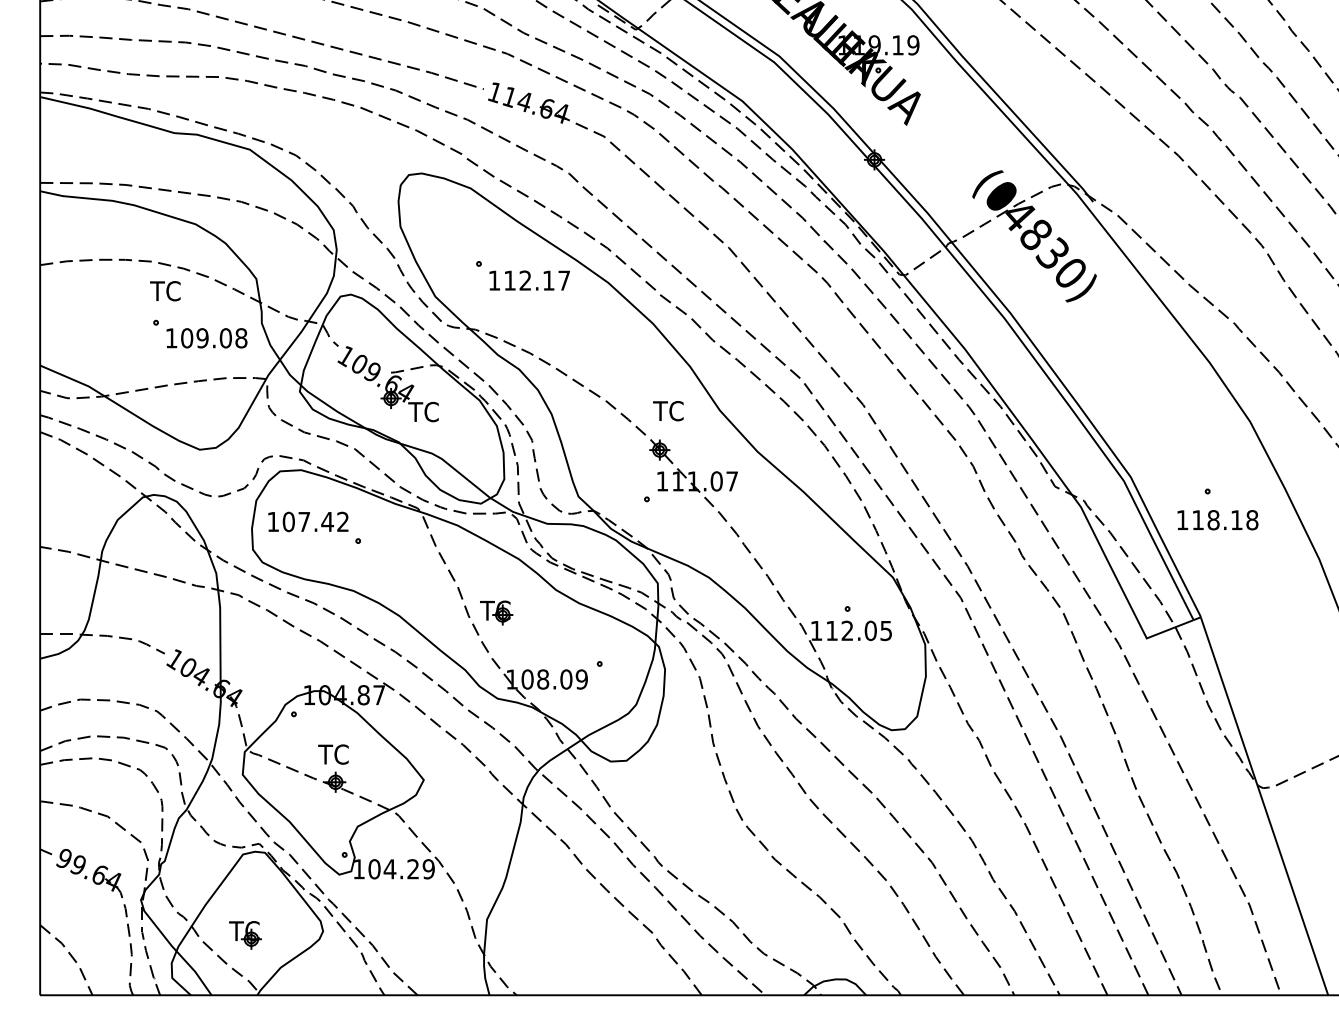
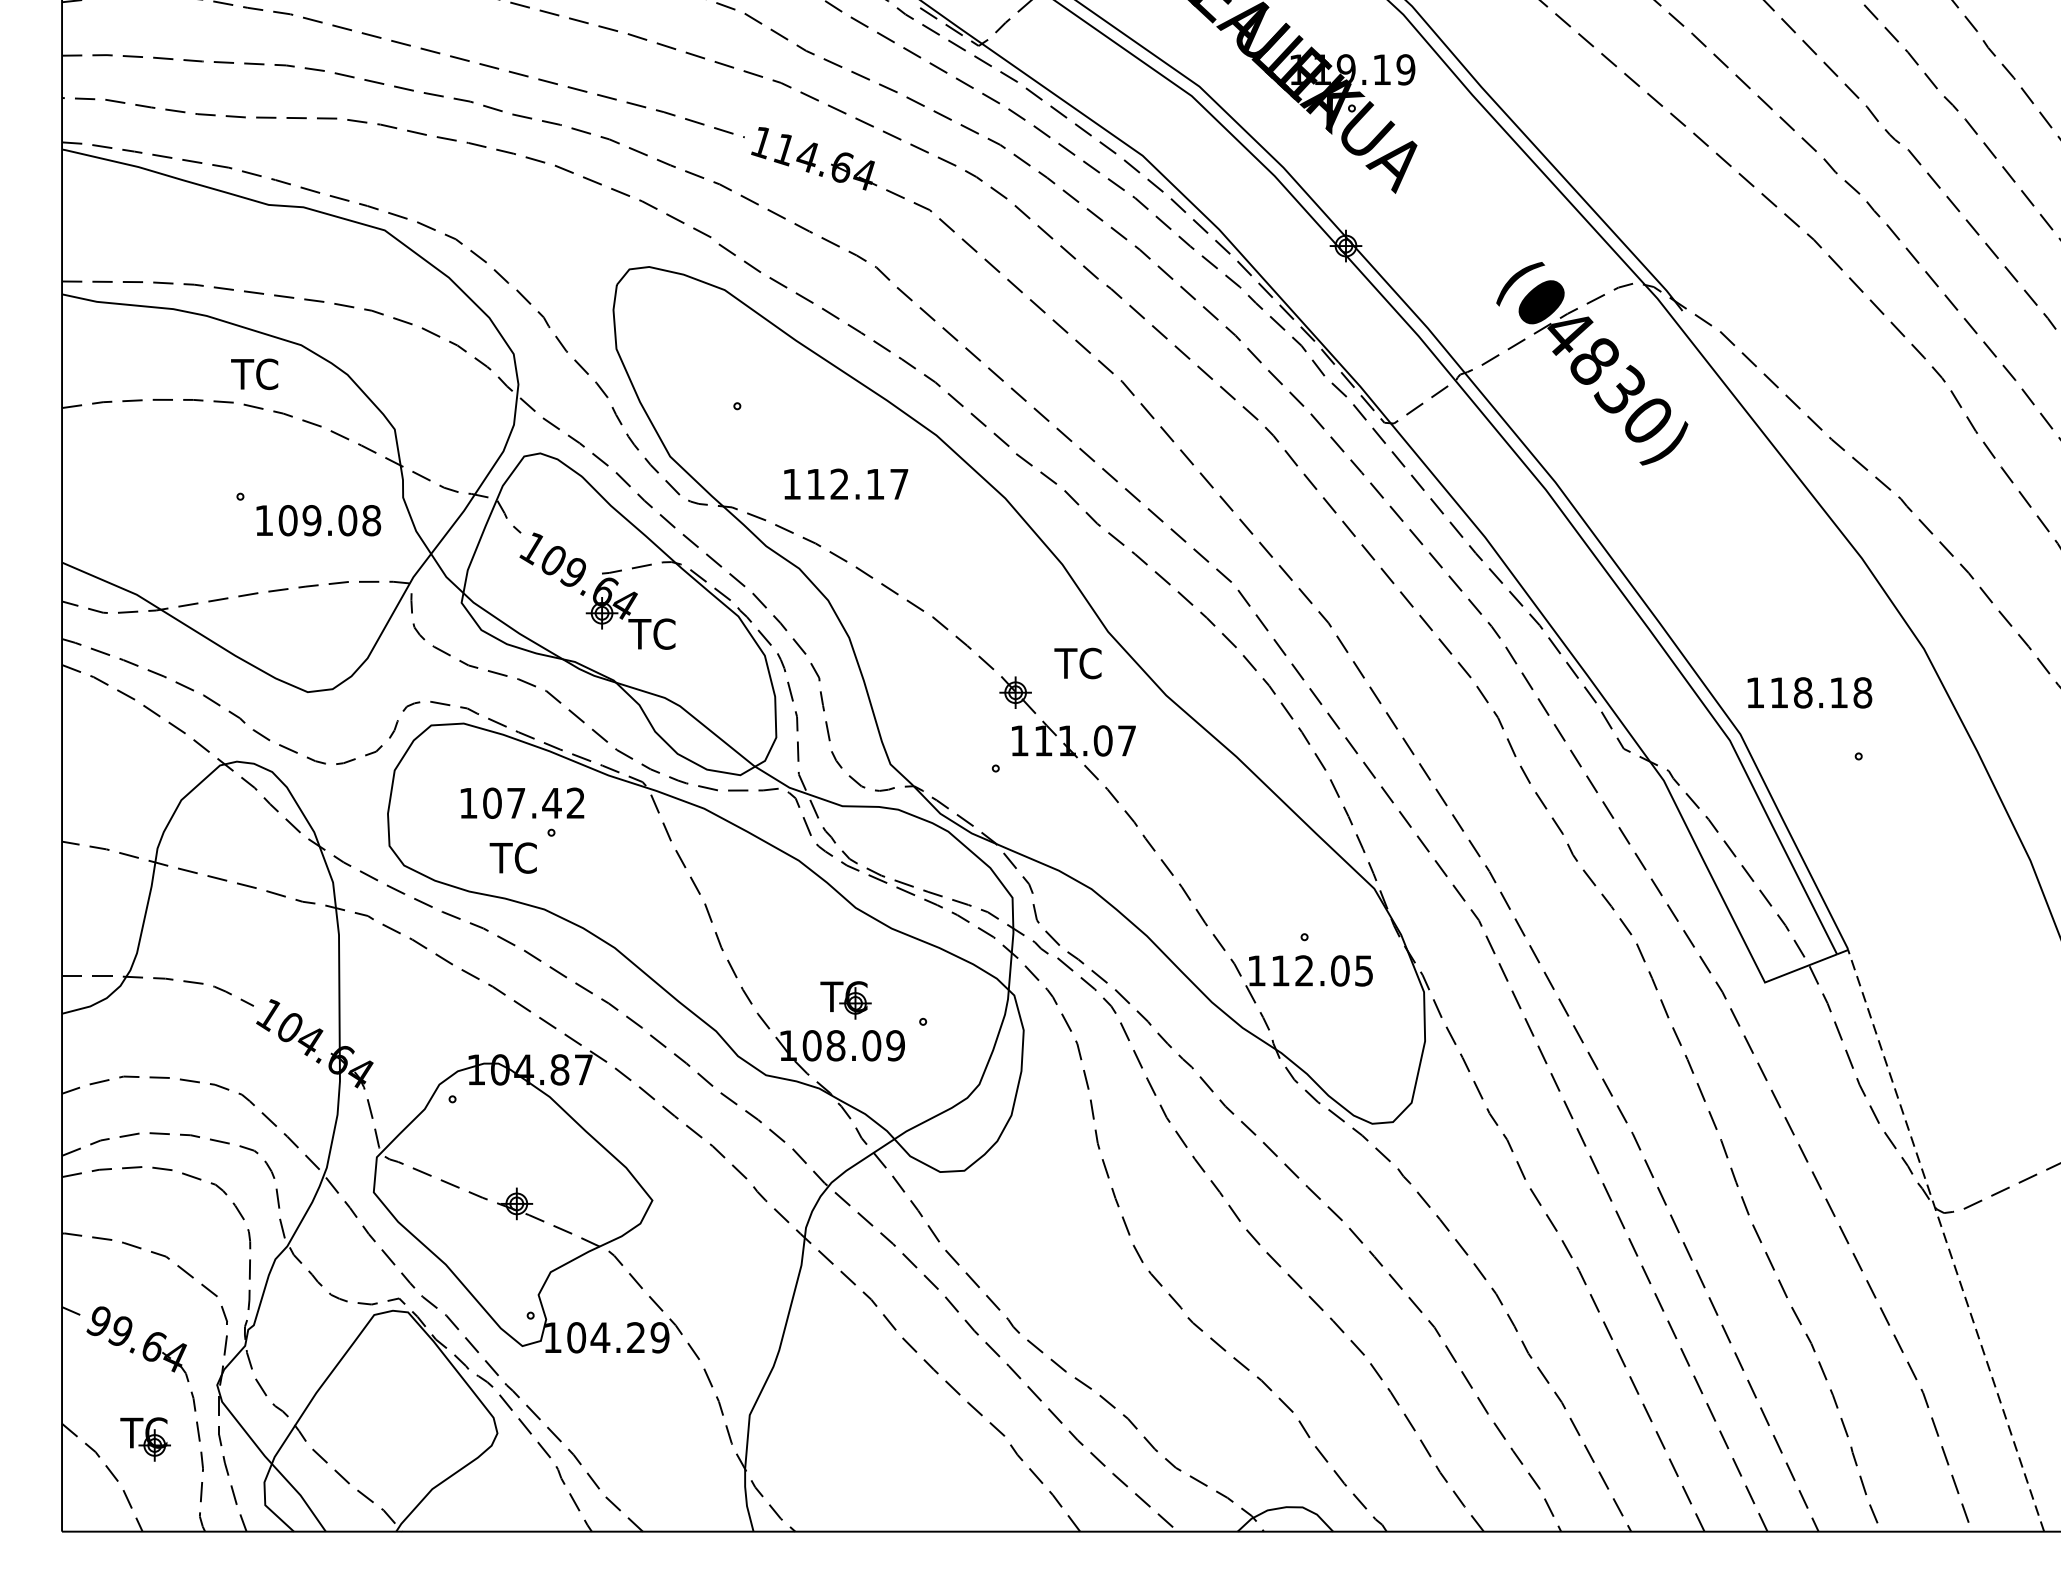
text: (529, 280) -> (845, 484), moved
text: (165, 291) -> (254, 374), moved
text: (668, 411) -> (1078, 664), moved
text: (1217, 520) -> (1809, 693), moved
text: (308, 521) -> (522, 802), moved
part: (496, 612) -> (845, 999), moved
text: (333, 754) -> (513, 857), moved
line: (1264, 805) -> (1946, 1239), solid -> dashed
part: (245, 935) -> (145, 1439), moved

